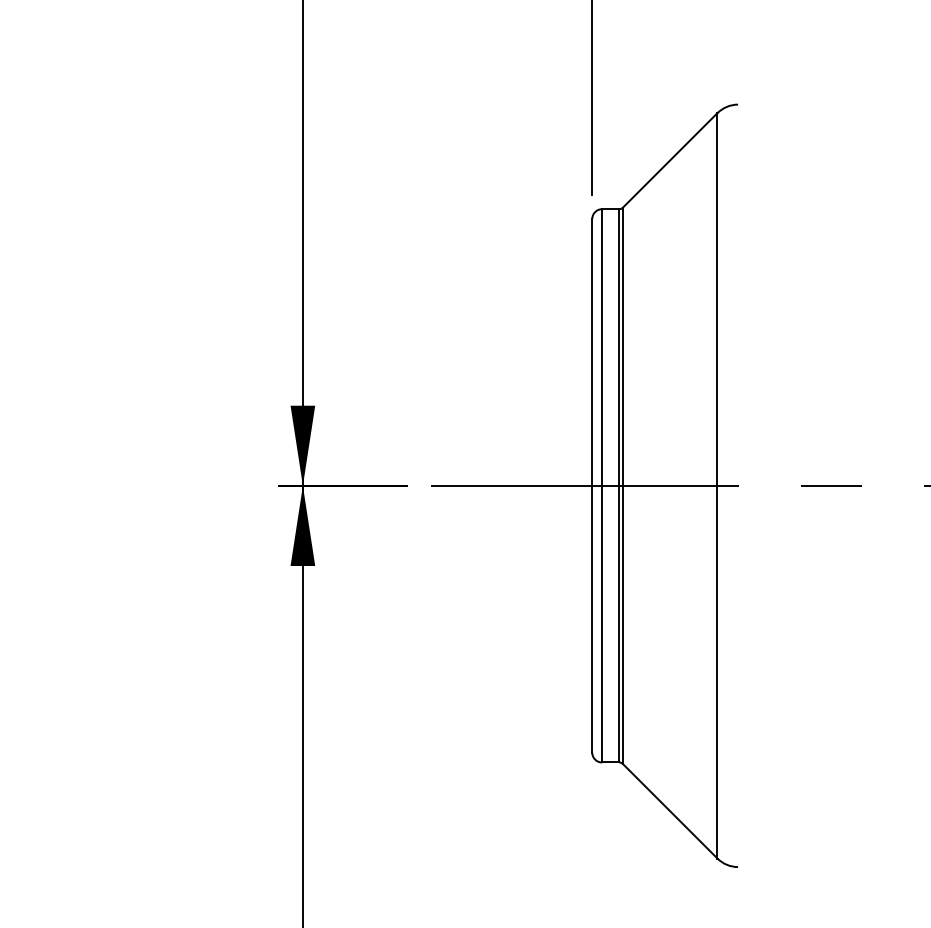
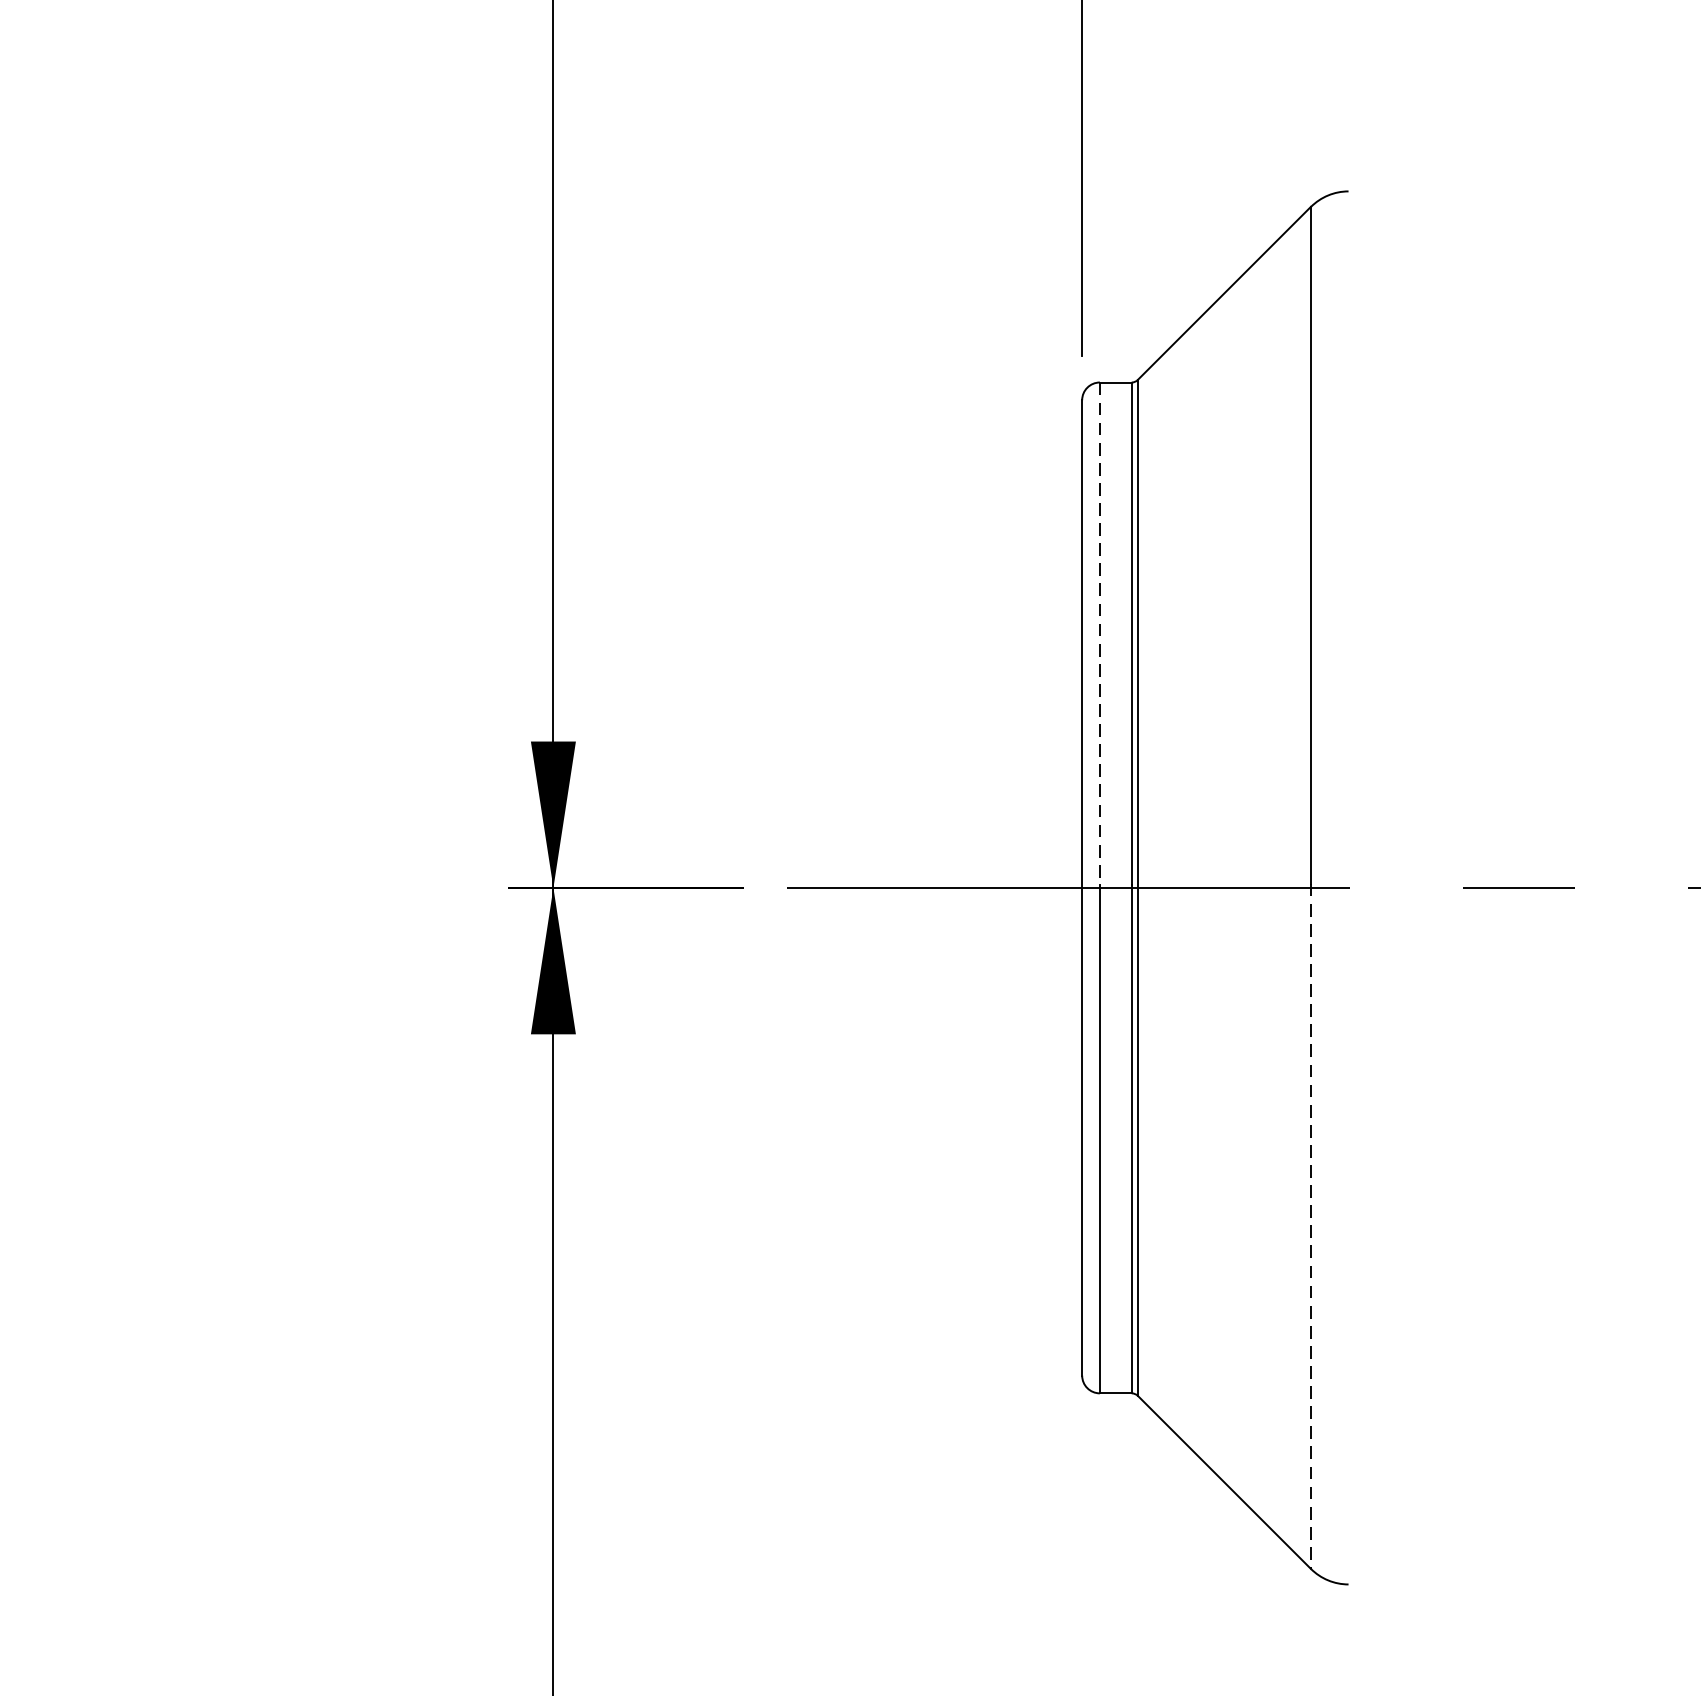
line: (602, 347) -> (1100, 635), solid -> dashed
line: (717, 671) -> (1310, 1227), solid -> dashed

